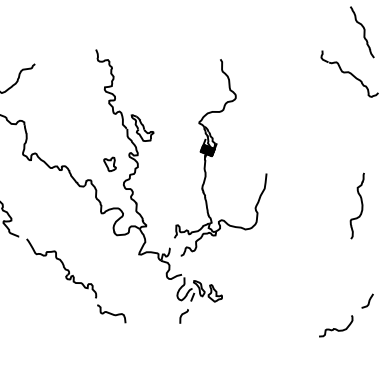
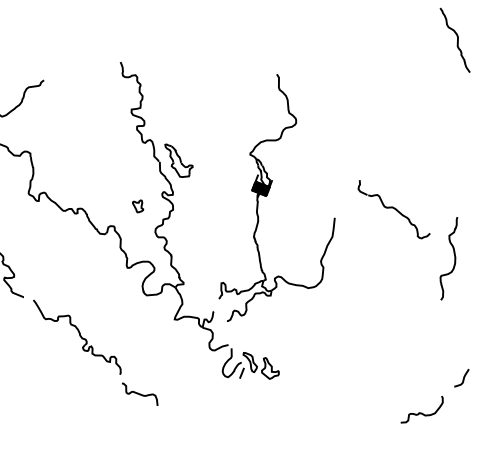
part: (349, 73) -> (393, 208), moved
part: (109, 164) -> (137, 206), size x0.7
curve: (182, 315) -> (229, 396), removed

